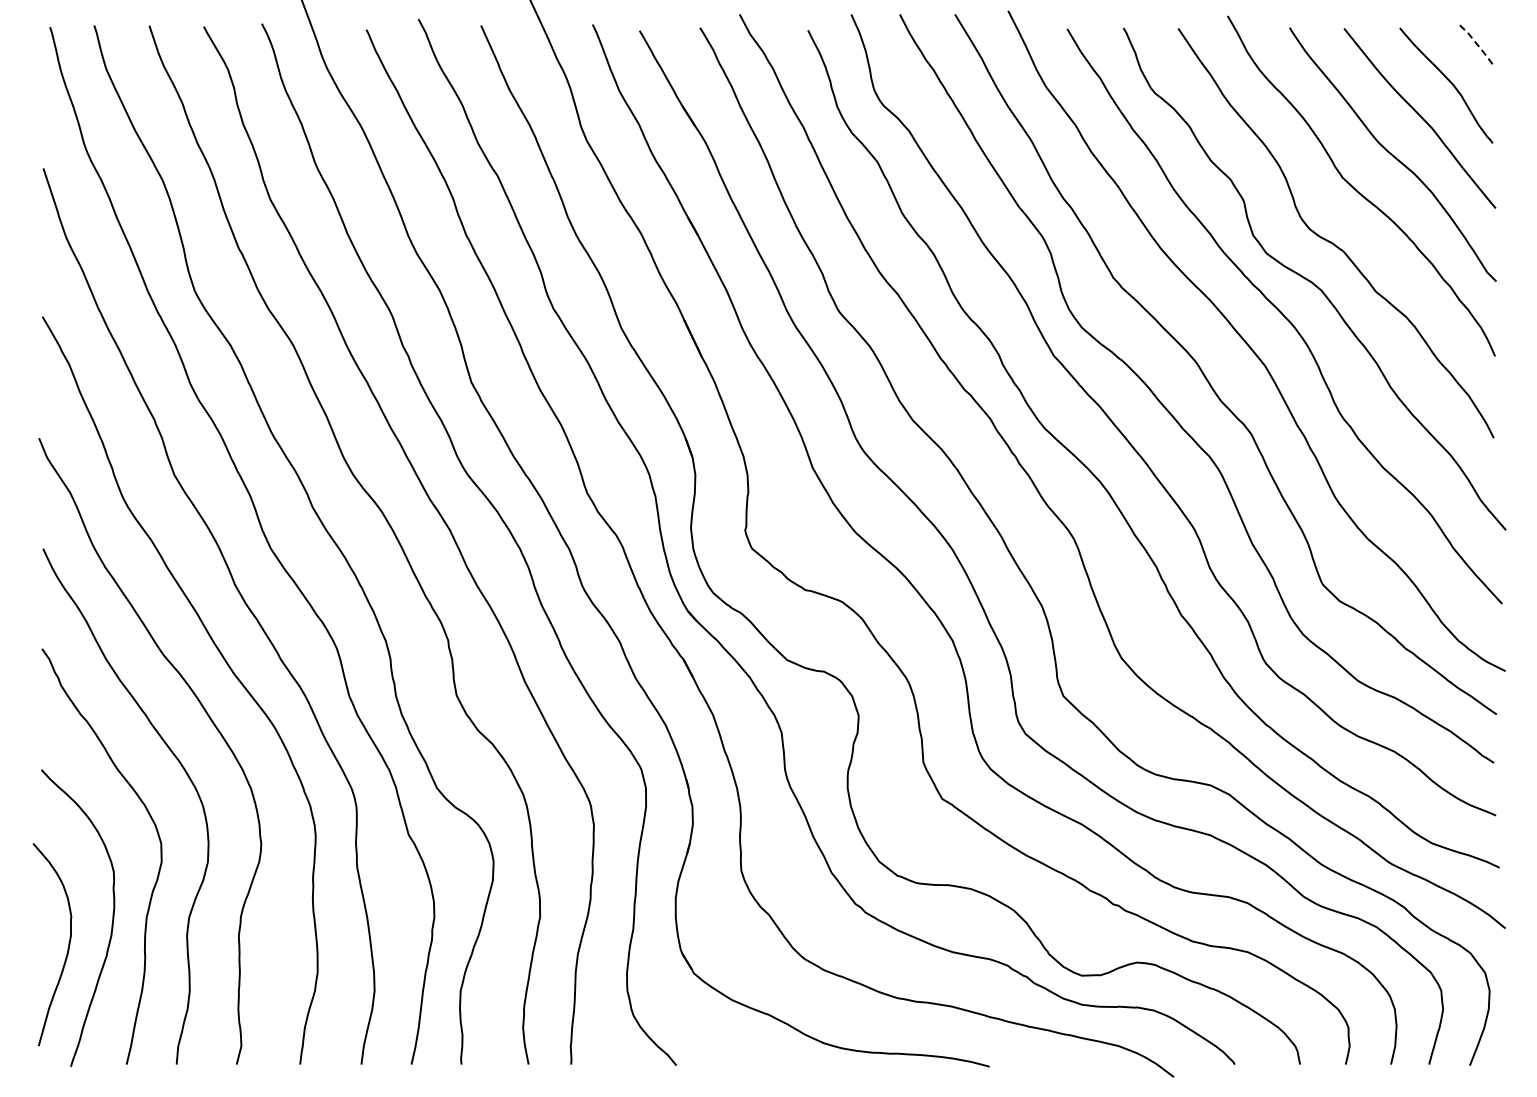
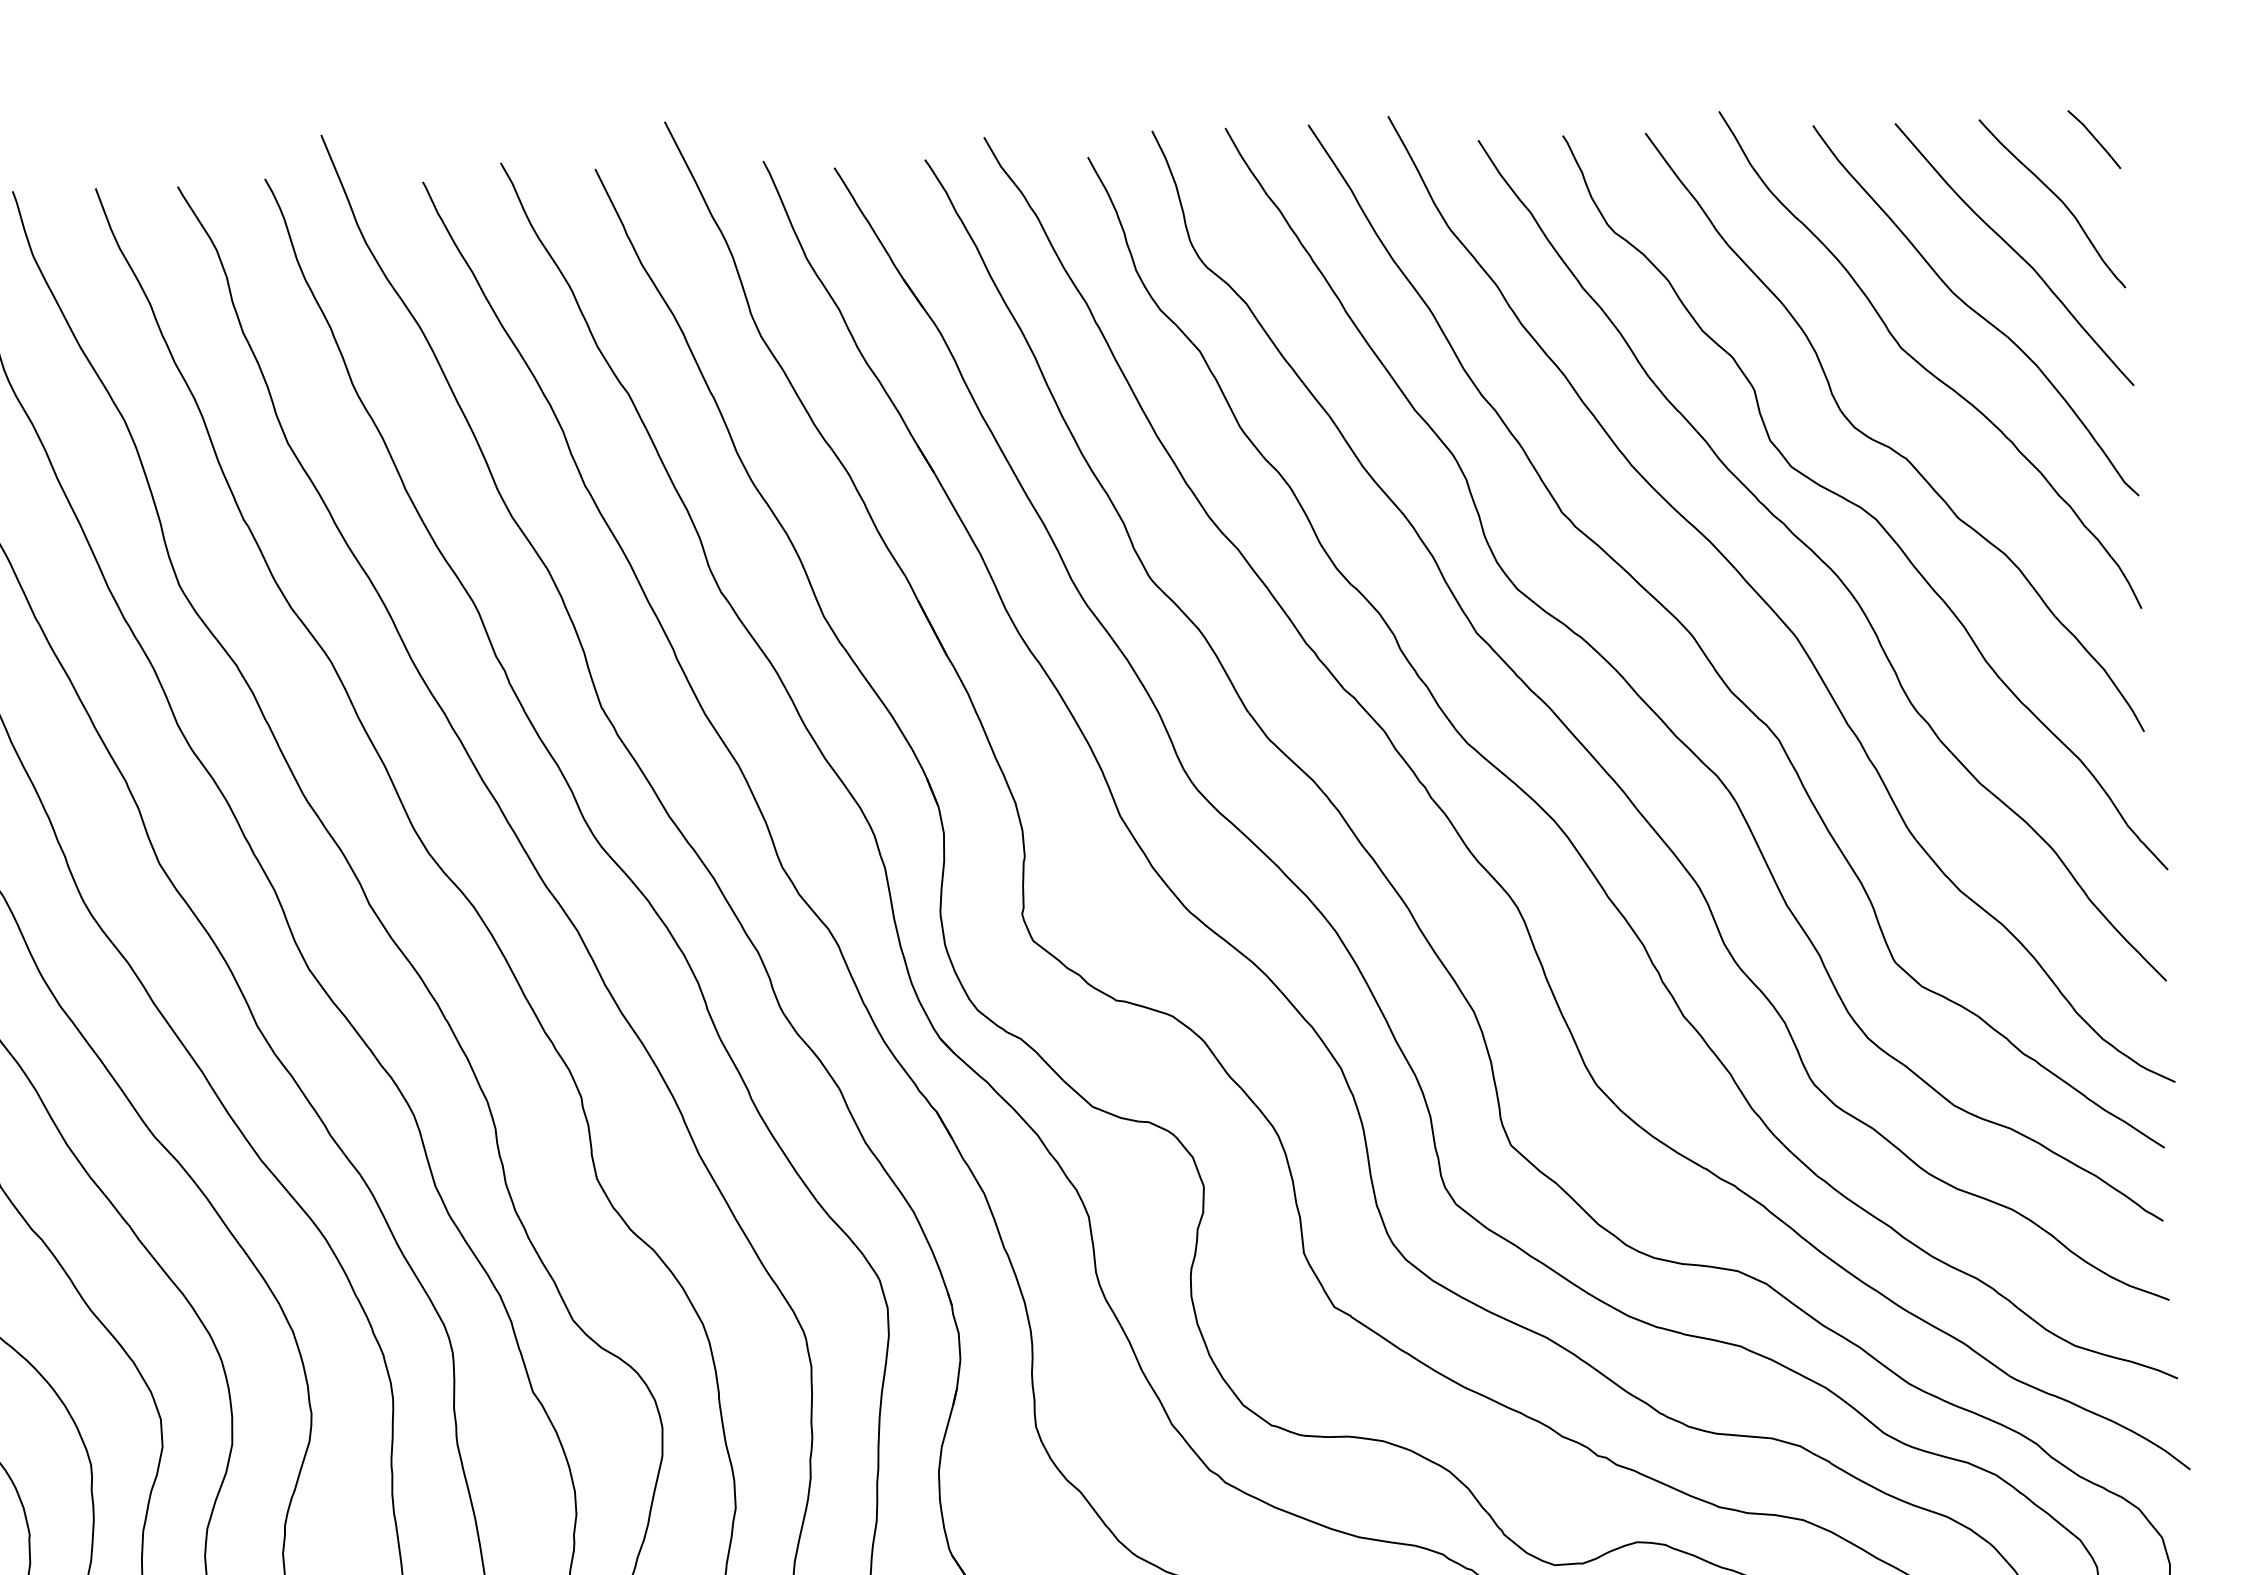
line: (1476, 43) -> (2095, 138), dashed -> solid

